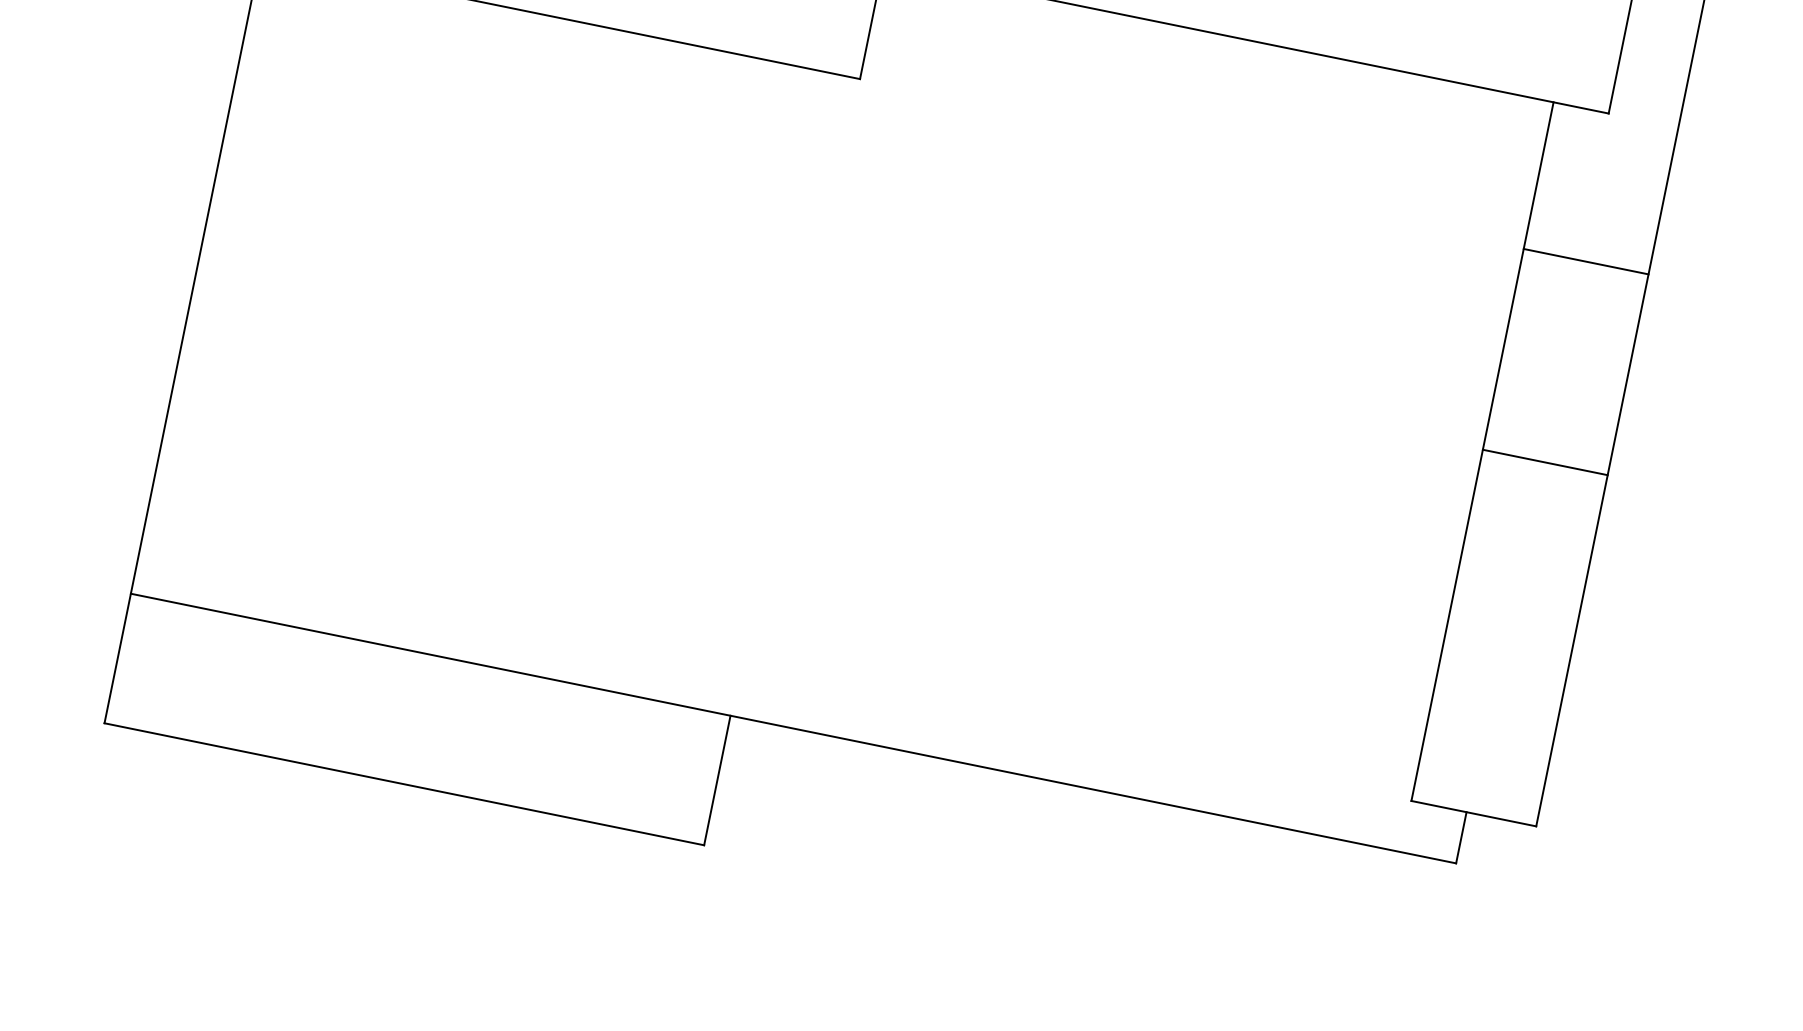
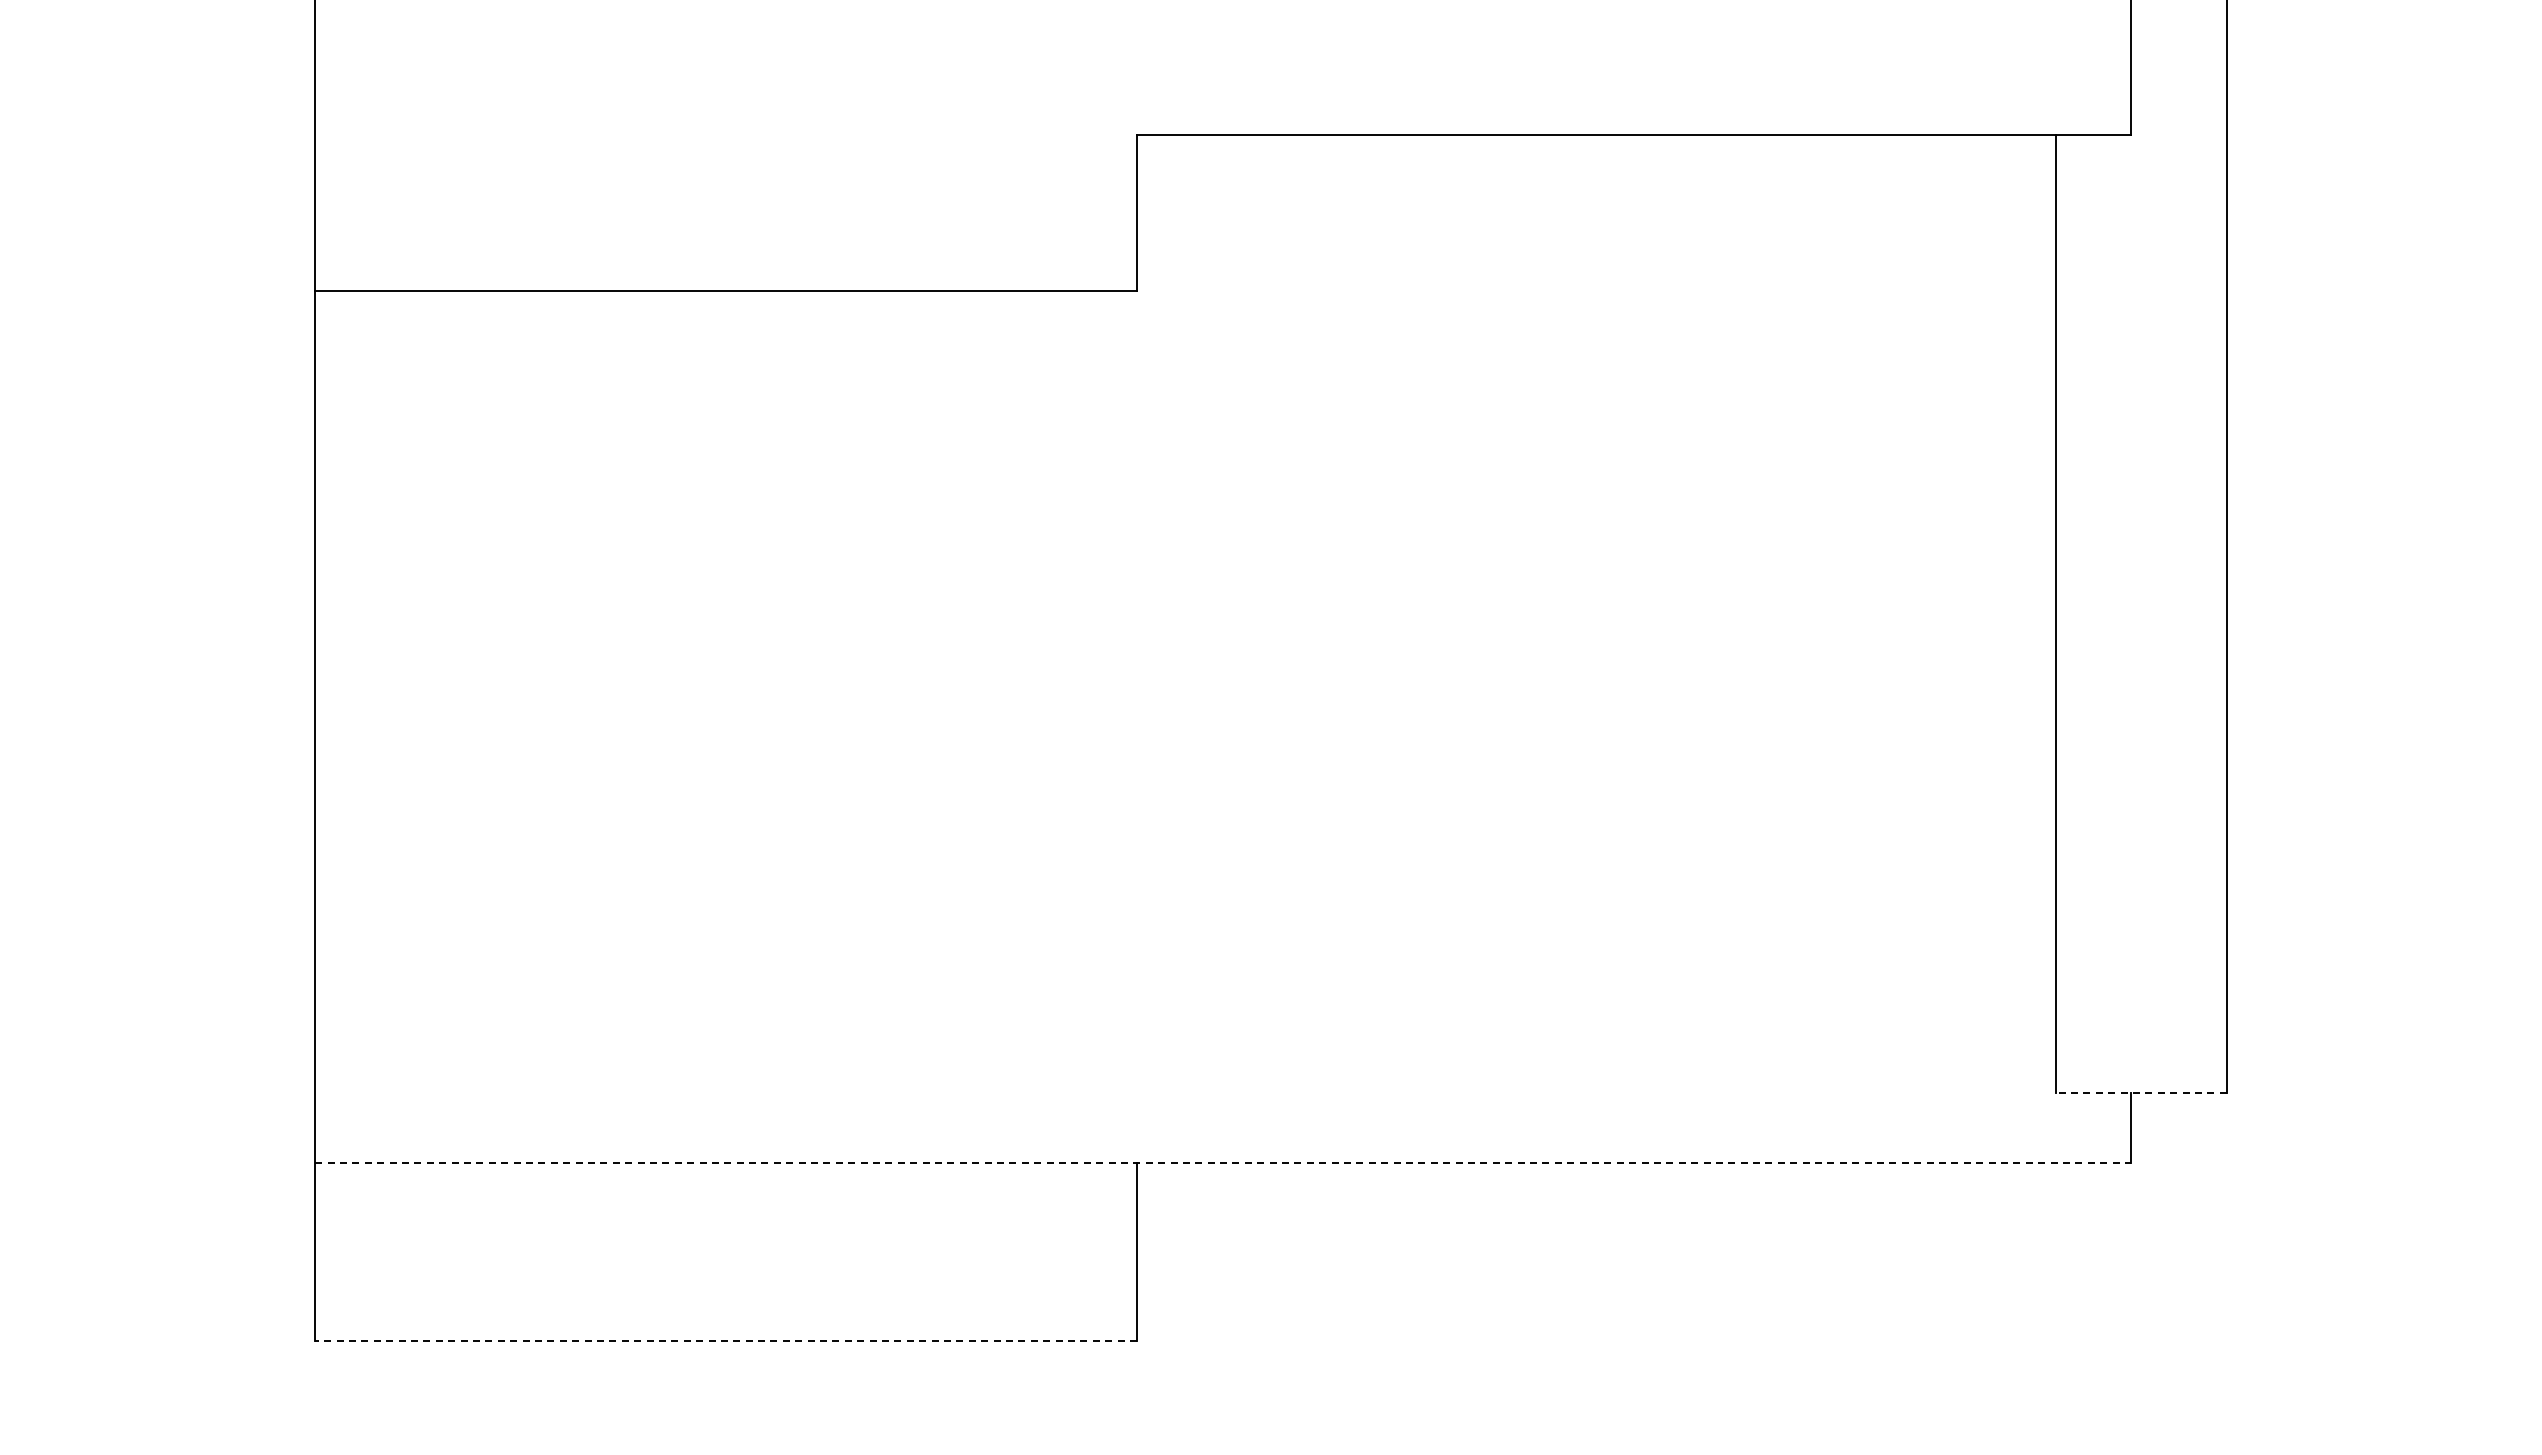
line: (1585, 261) -> (2140, 336), removed
line: (1544, 462) -> (2140, 611), removed
line: (793, 728) -> (1223, 1163), solid -> dashed
line: (404, 784) -> (726, 1340), solid -> dashed
line: (1474, 813) -> (2141, 1092), solid -> dashed

